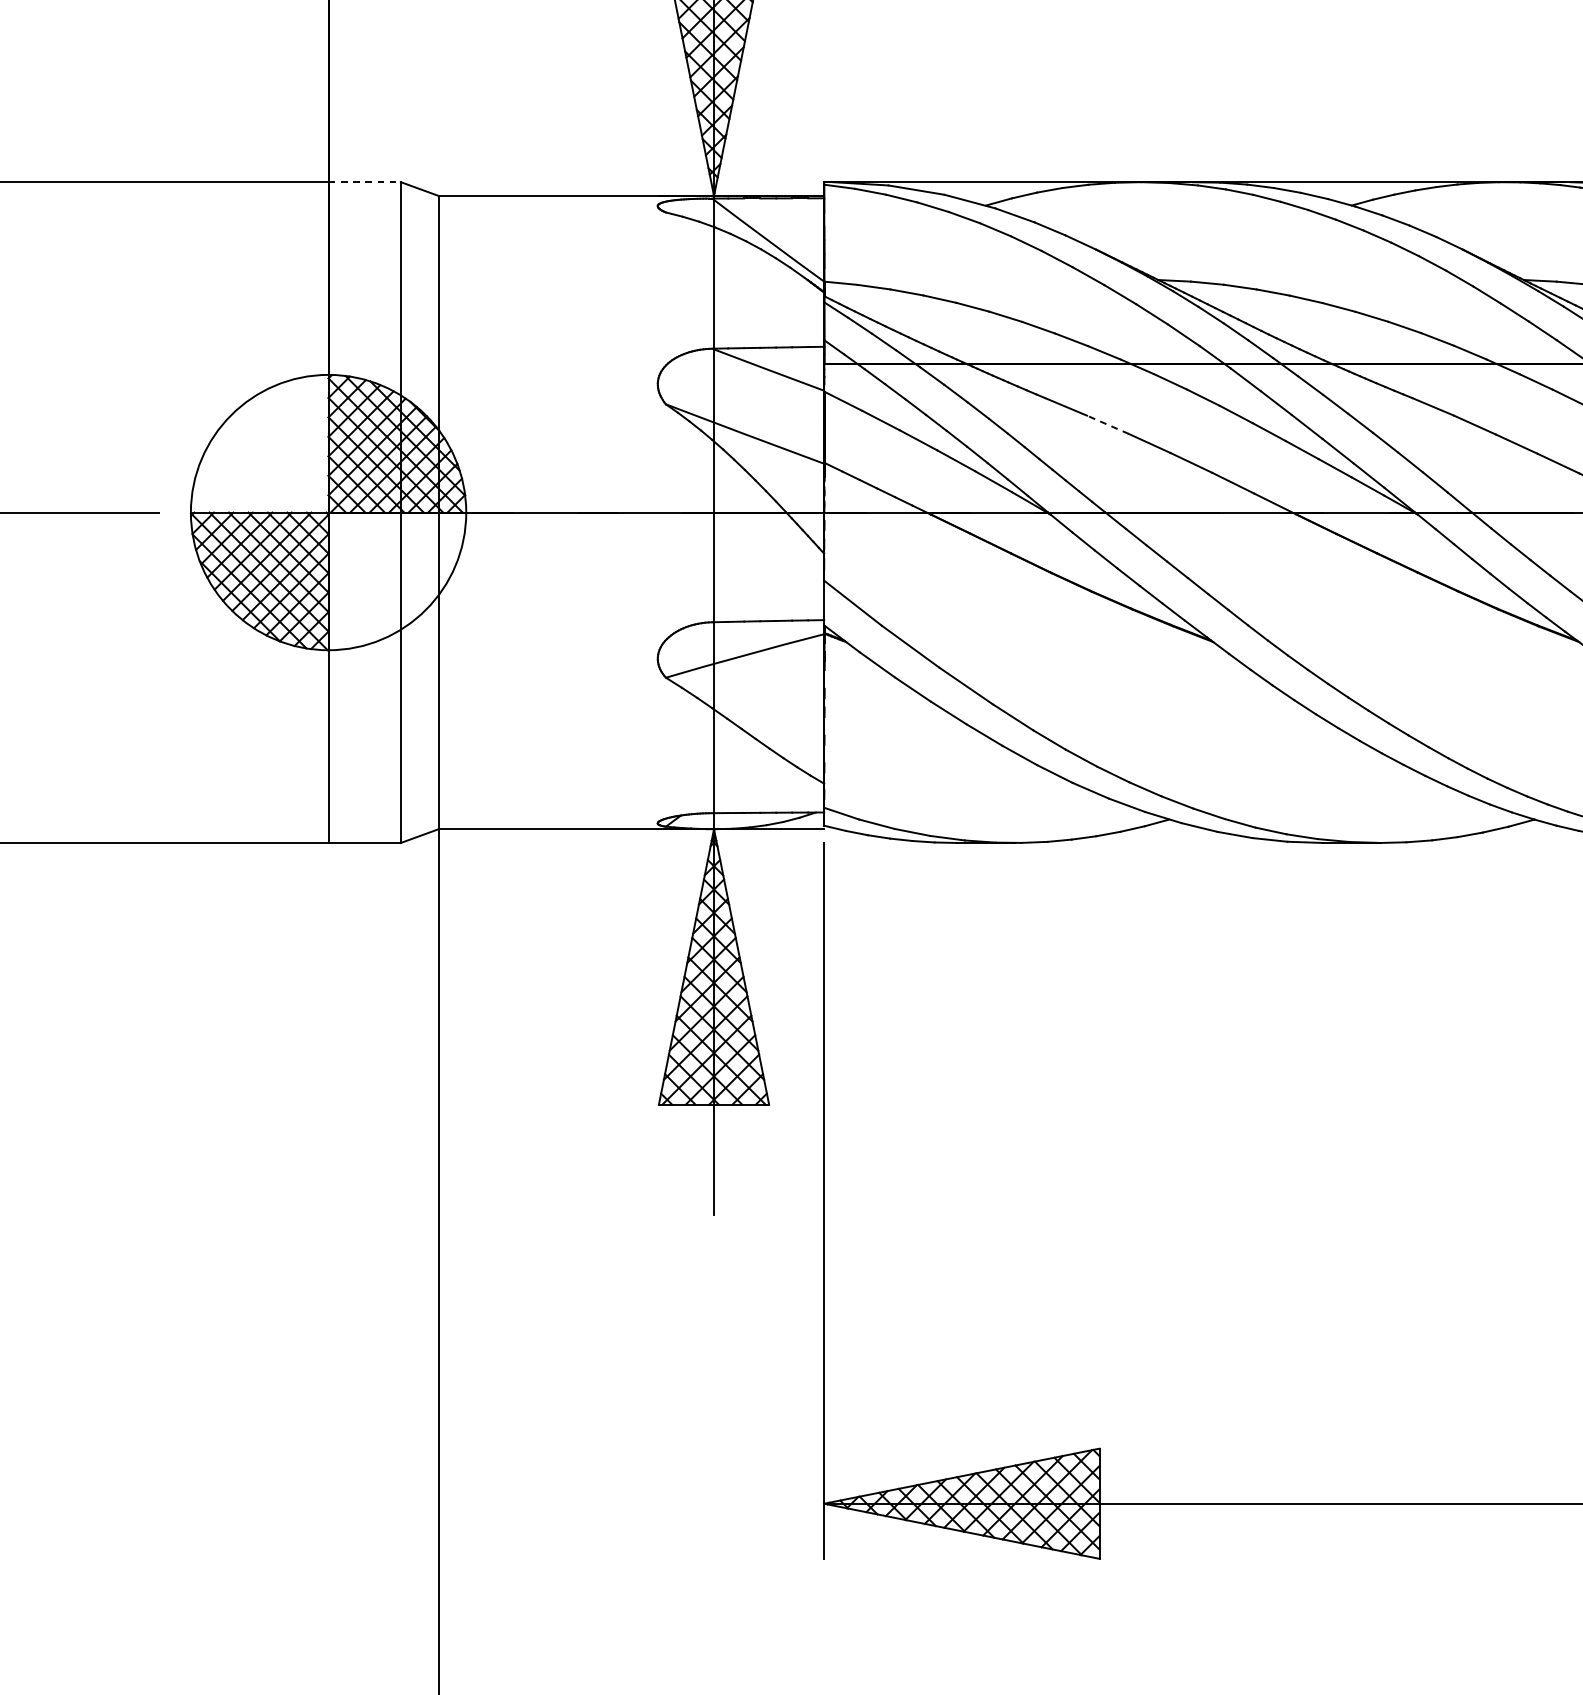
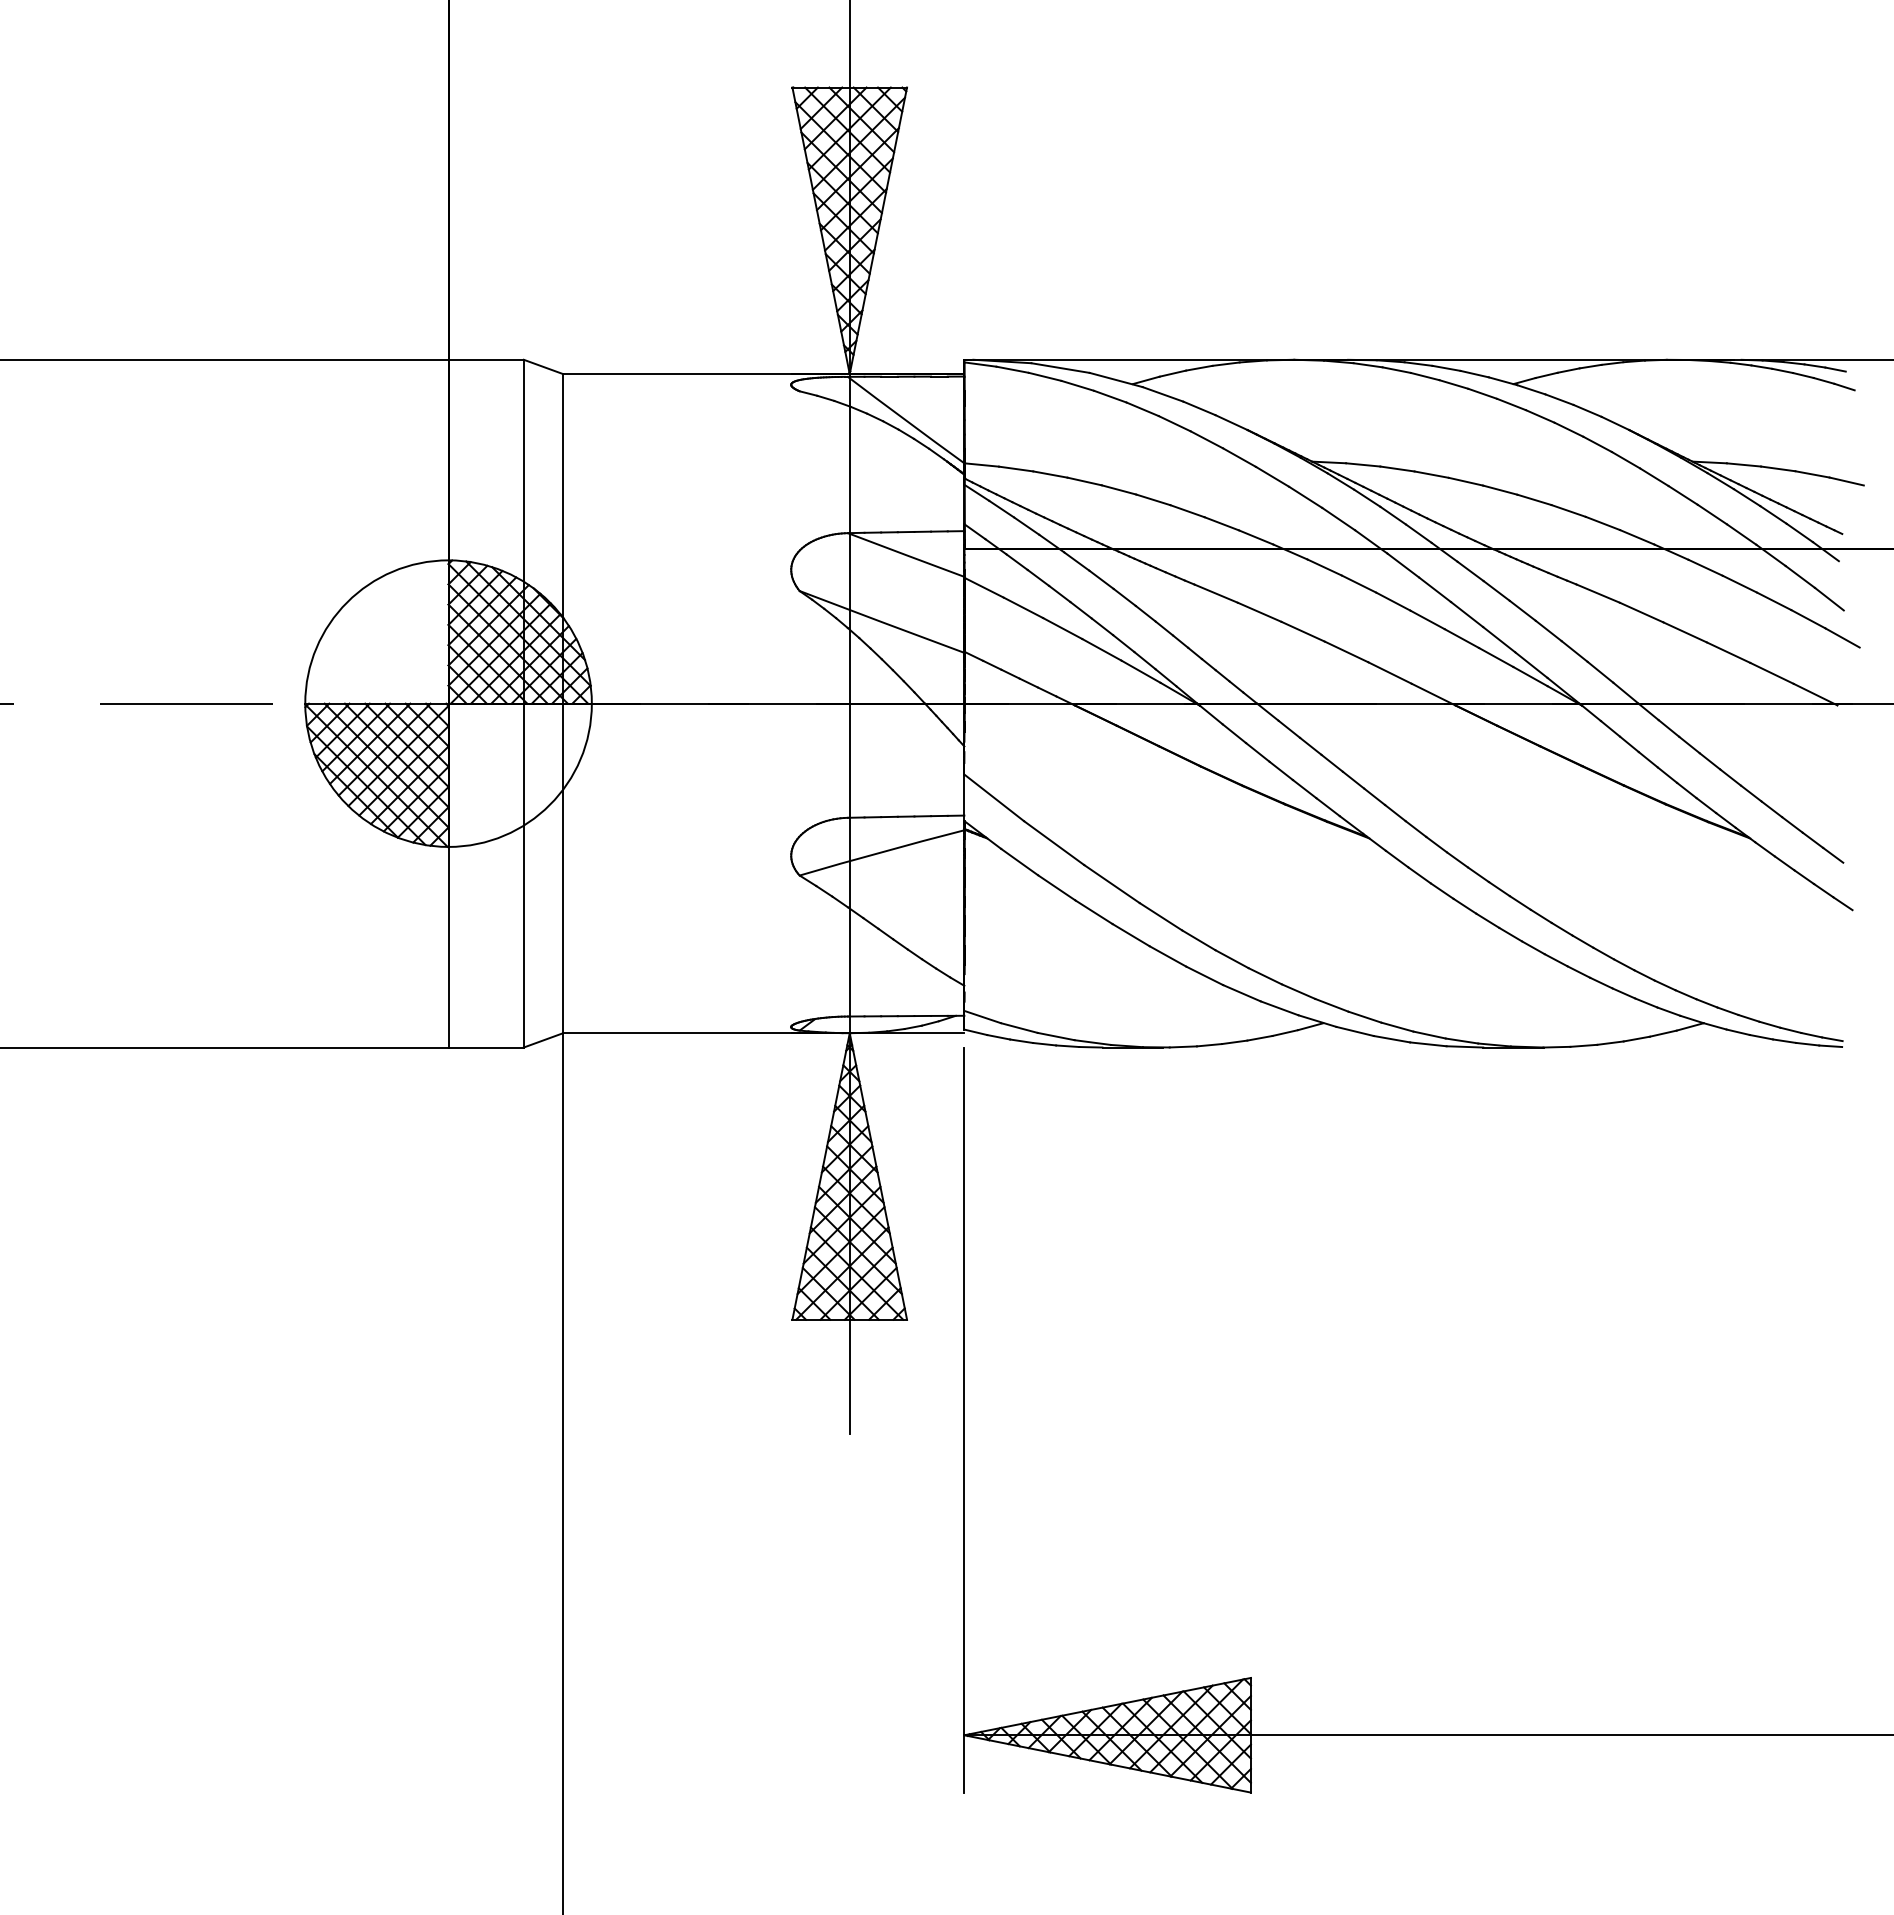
line: (365, 181) -> (486, 359), dashed -> solid
line: (1107, 424) -> (1259, 612), dashed -> solid

